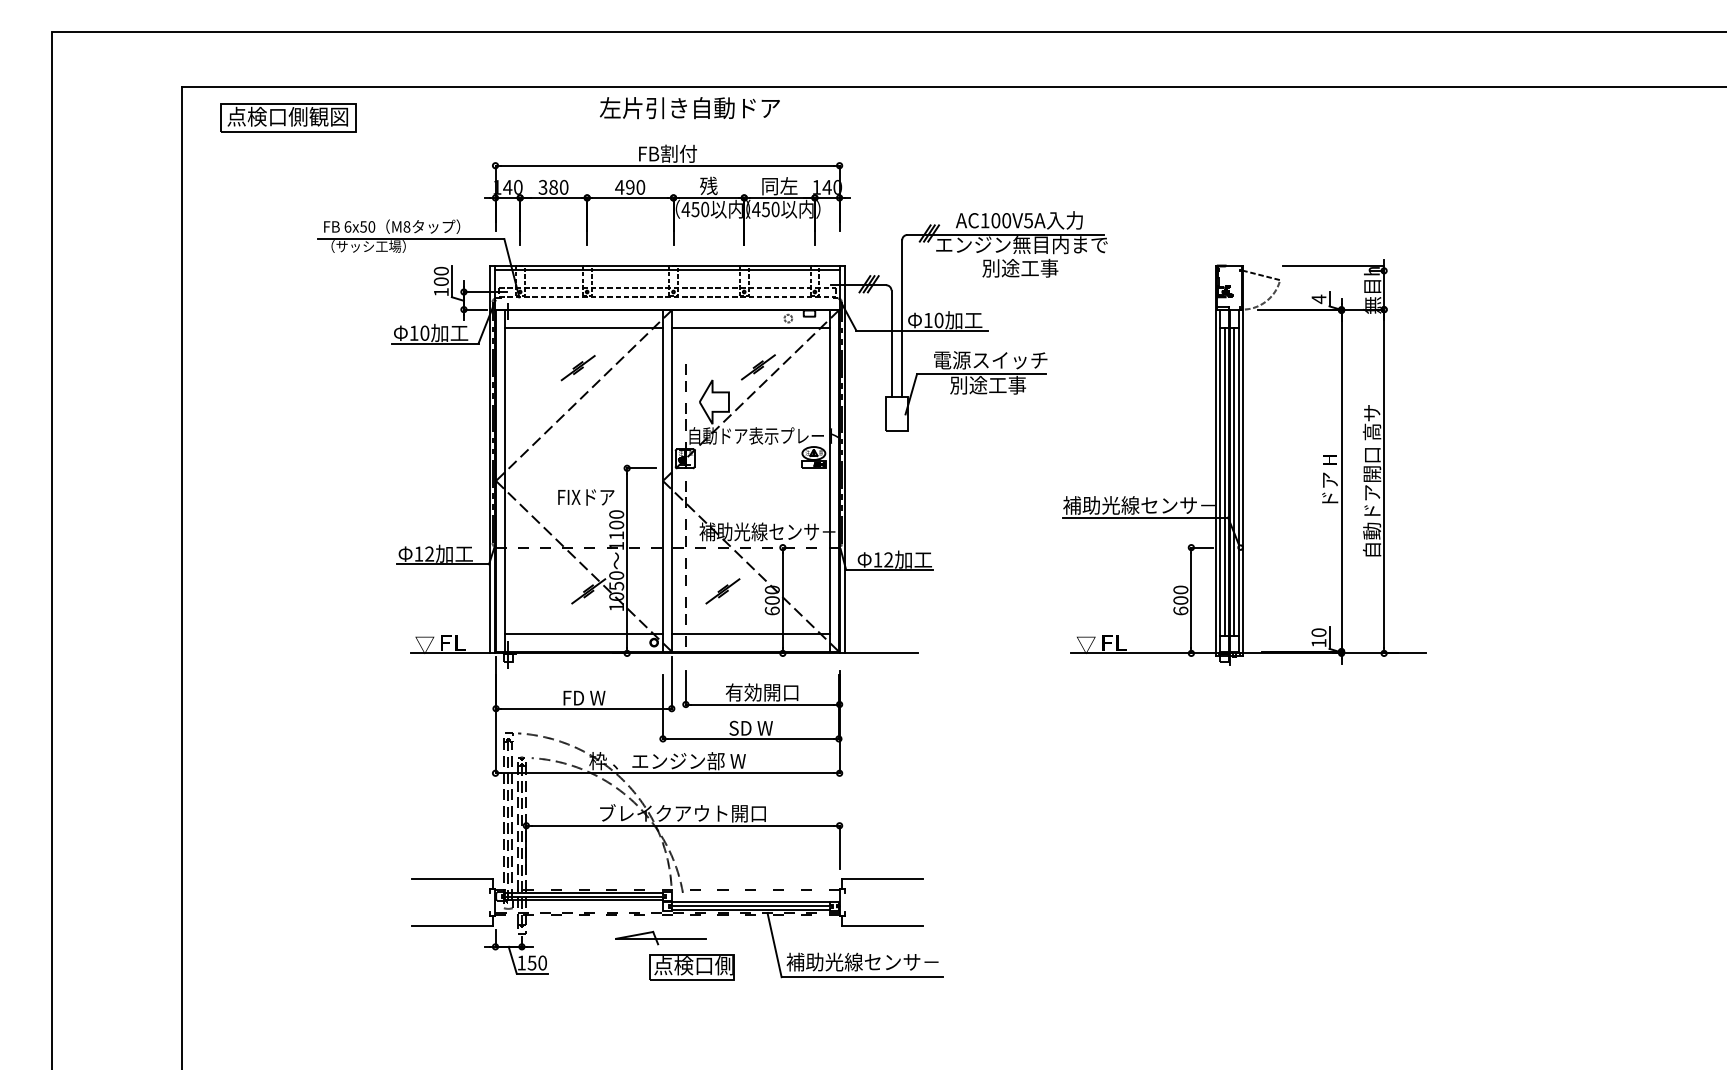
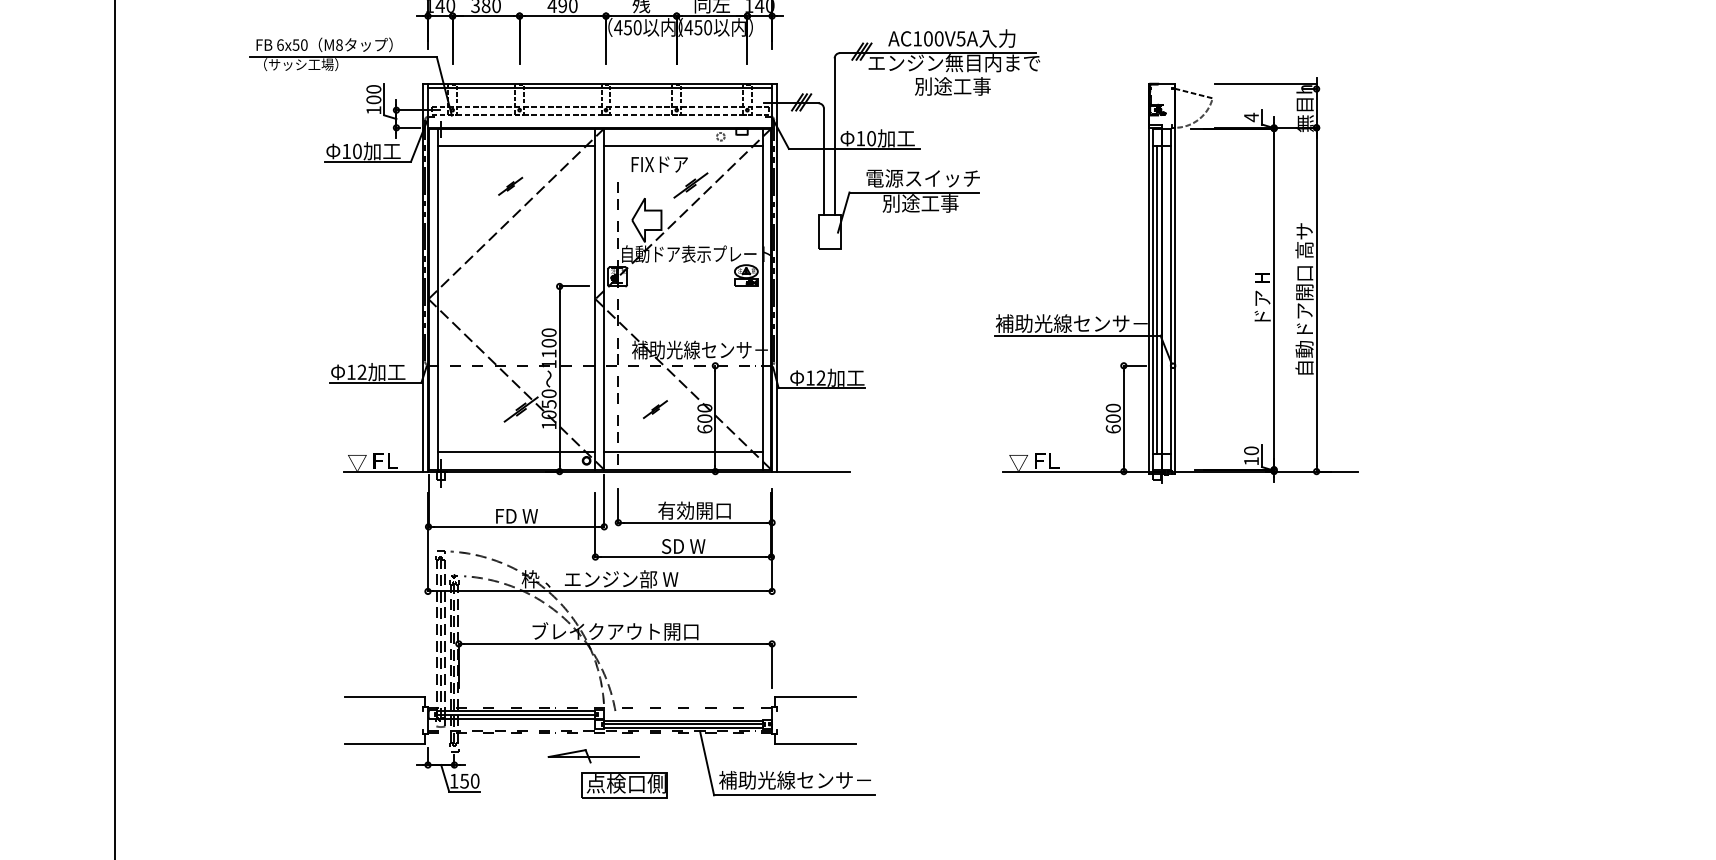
part: (577, 368) -> (509, 186), size x0.7
line: (1234, 481) -> (1166, 299), removed
text: (586, 497) -> (659, 164), moved
part: (722, 591) -> (654, 409), size x0.7

